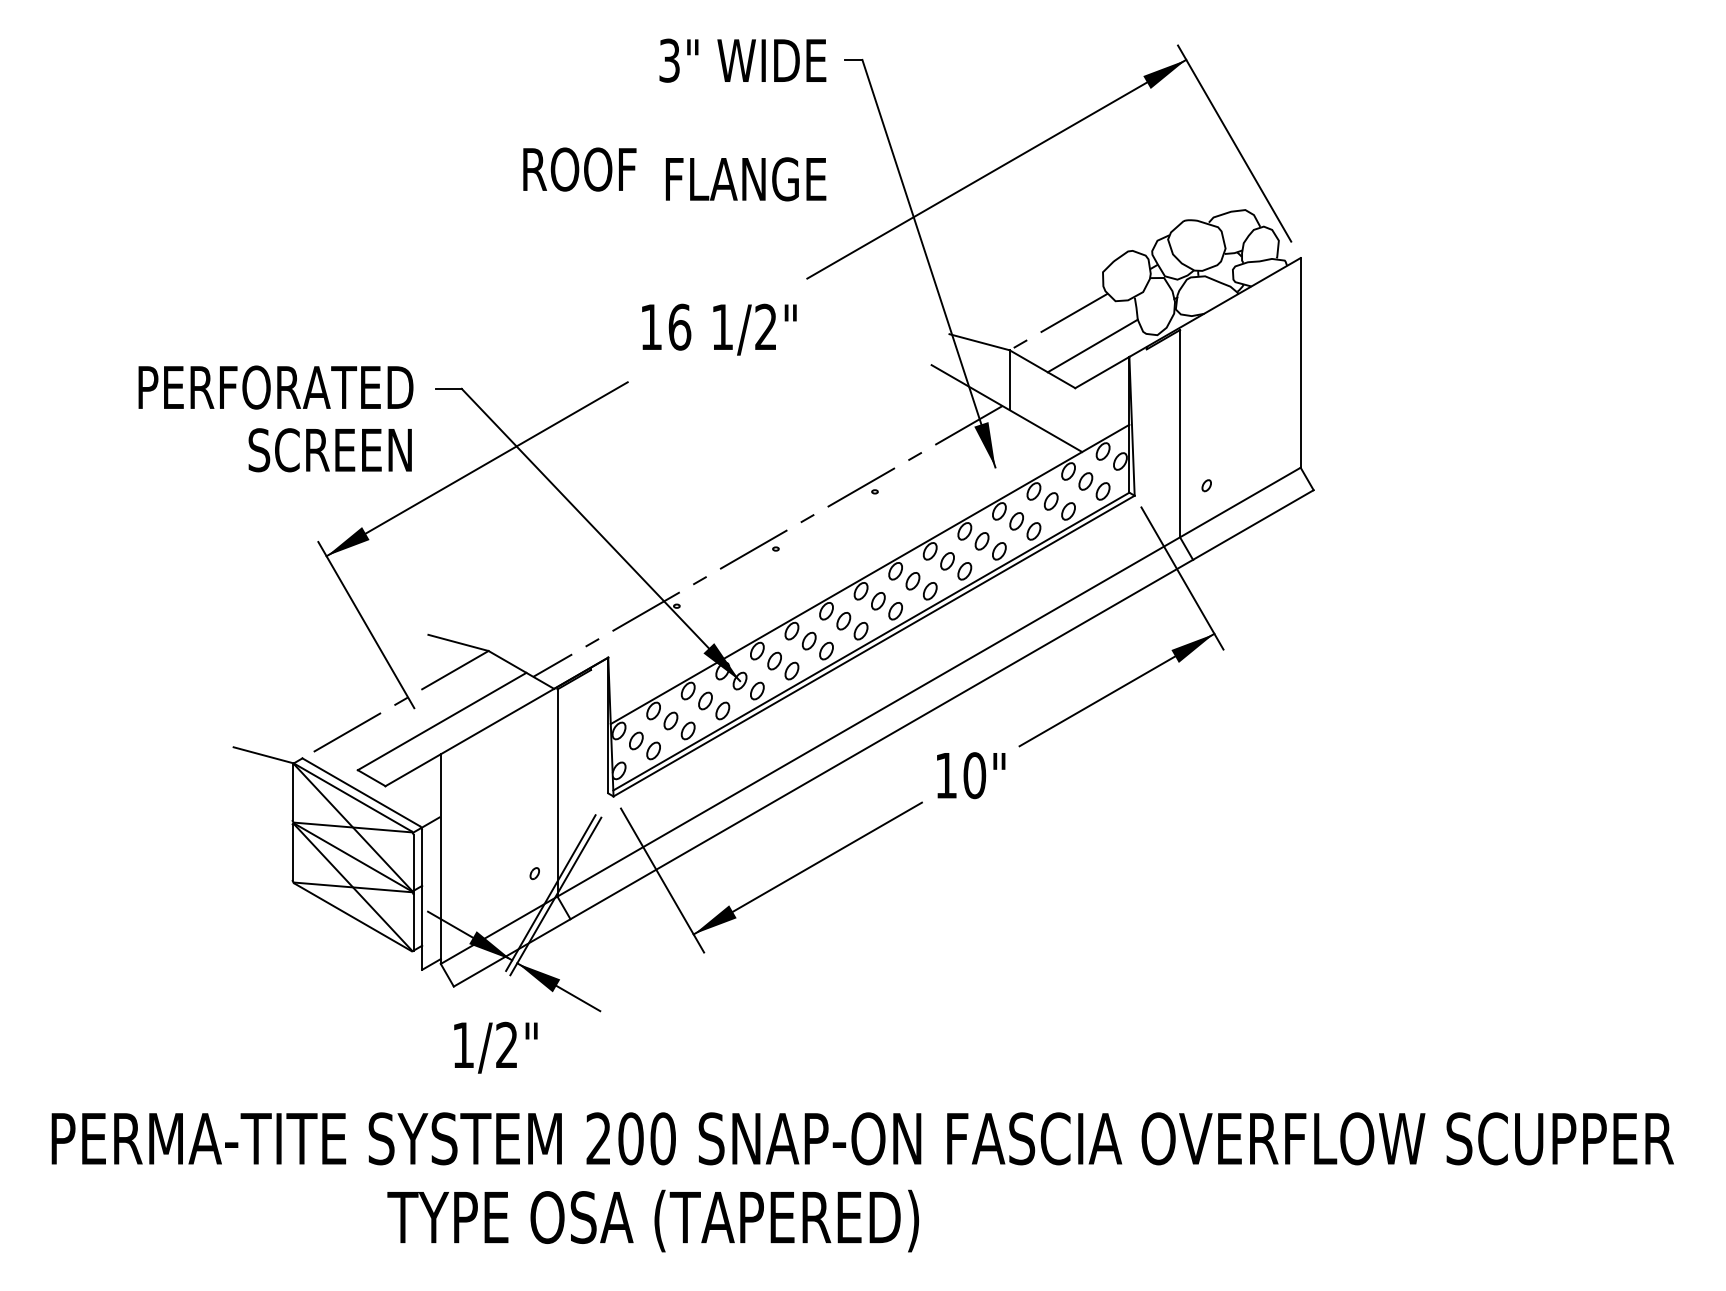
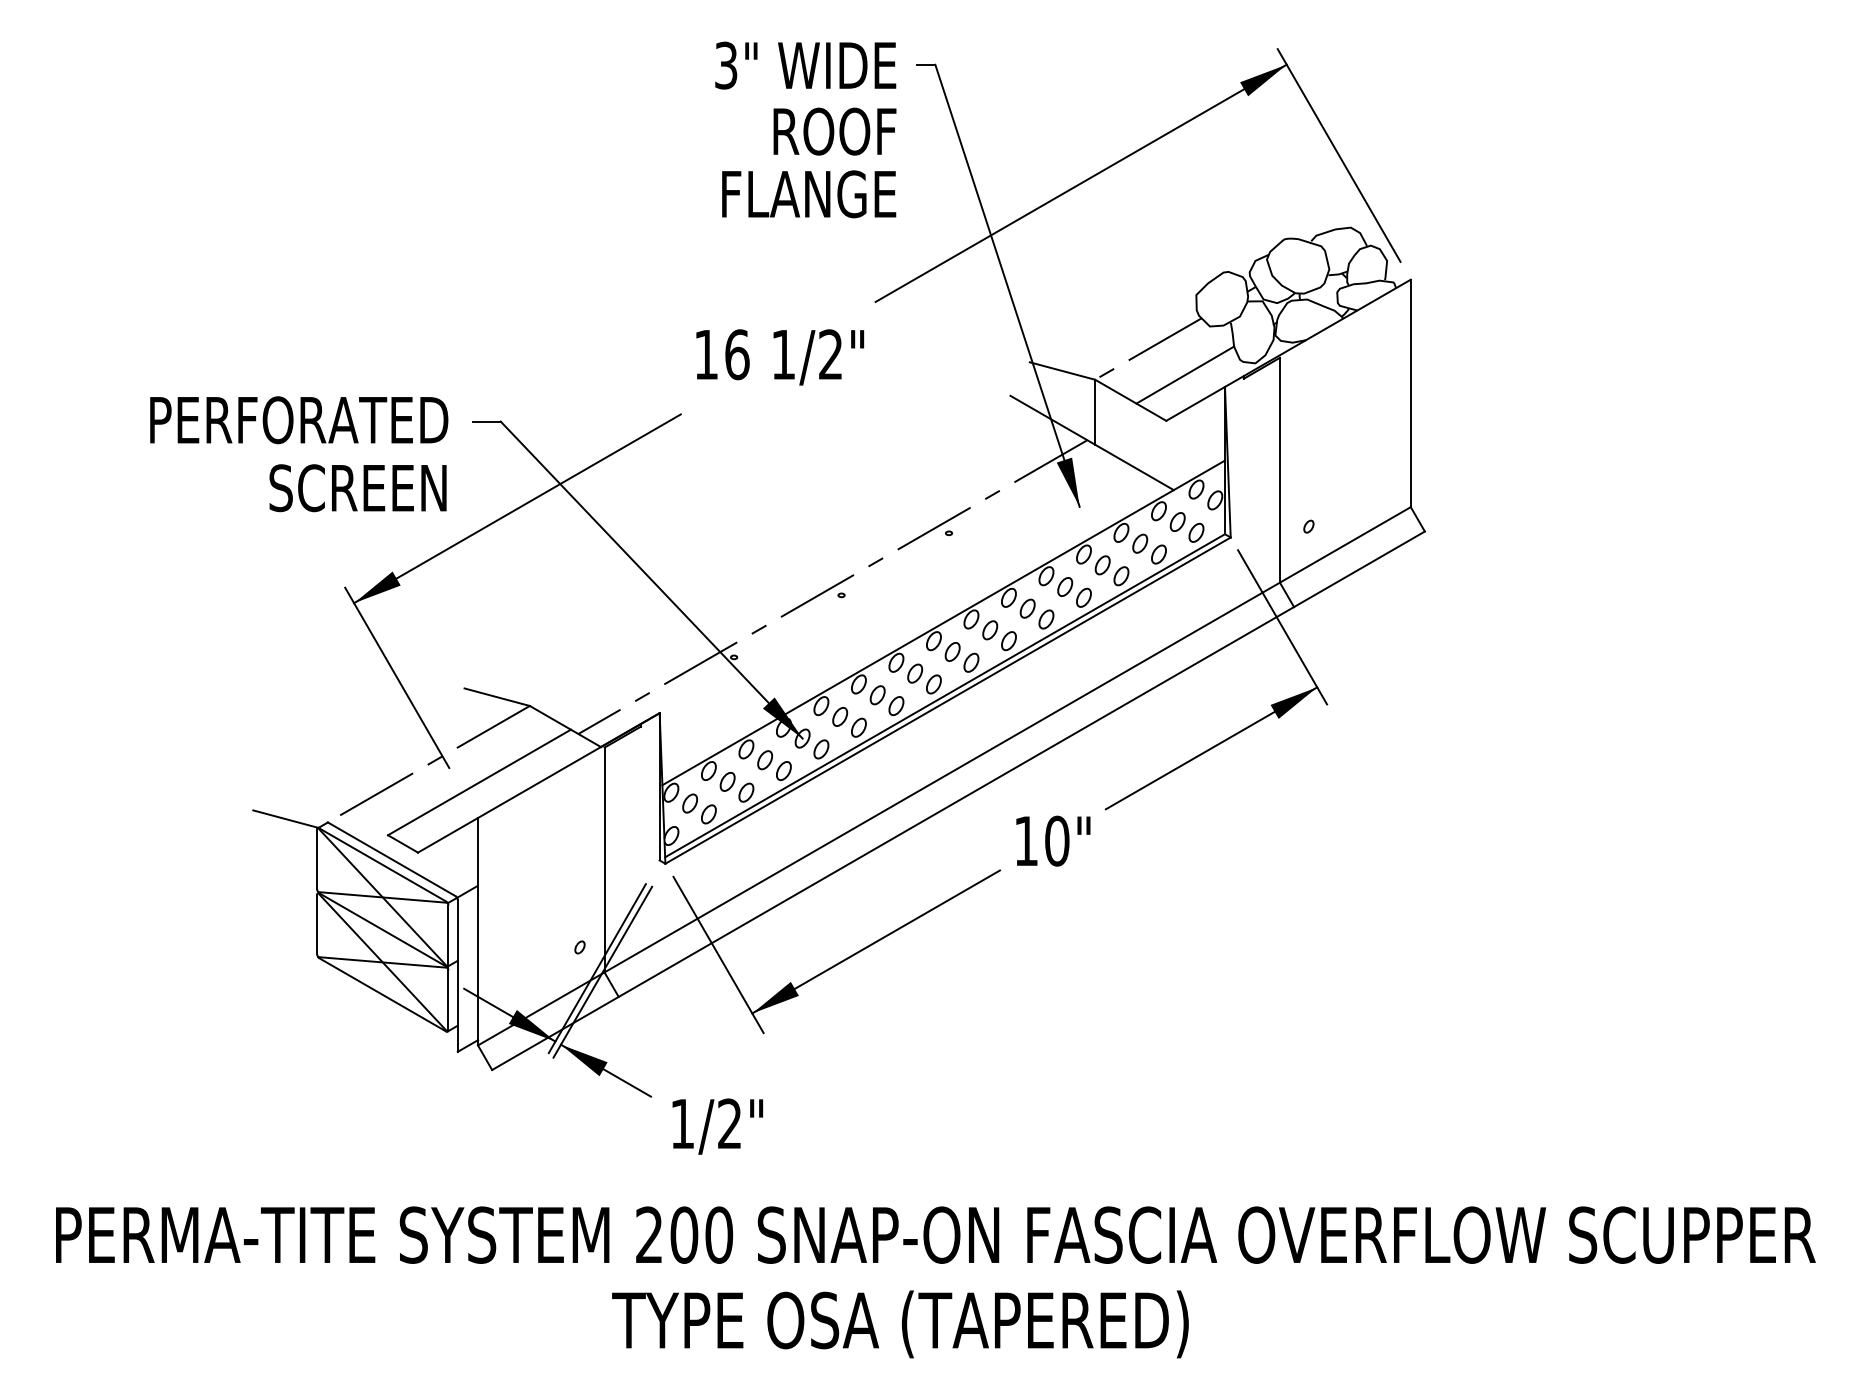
text: (579, 169) -> (834, 131), moved
text: (495, 1047) -> (717, 1126), moved
text: (652, 1220) -> (899, 1323), moved

